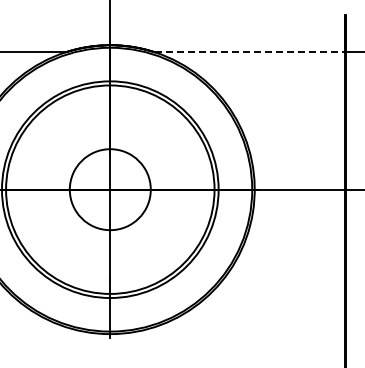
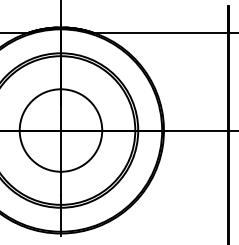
line: (250, 52) -> (160, 32), dashed -> solid
circle: (110, 189) -> (61, 130), size x1.43

